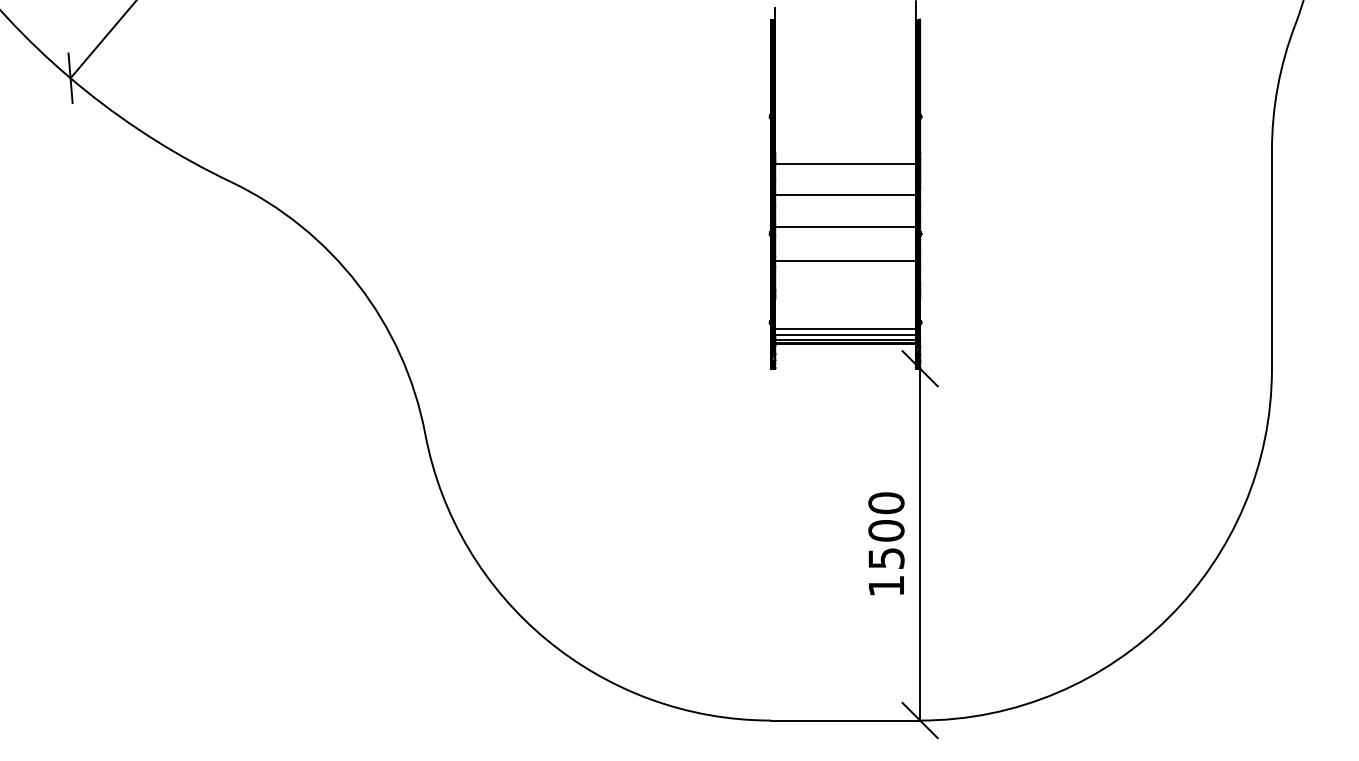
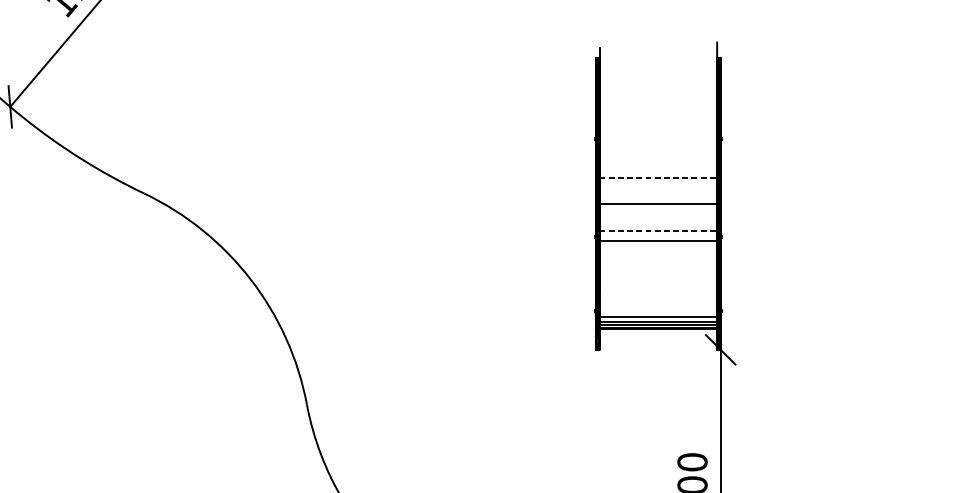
line: (846, 163) -> (659, 178), solid -> dashed
line: (846, 227) -> (659, 231), solid -> dashed
line: (845, 261) -> (658, 240), moved

